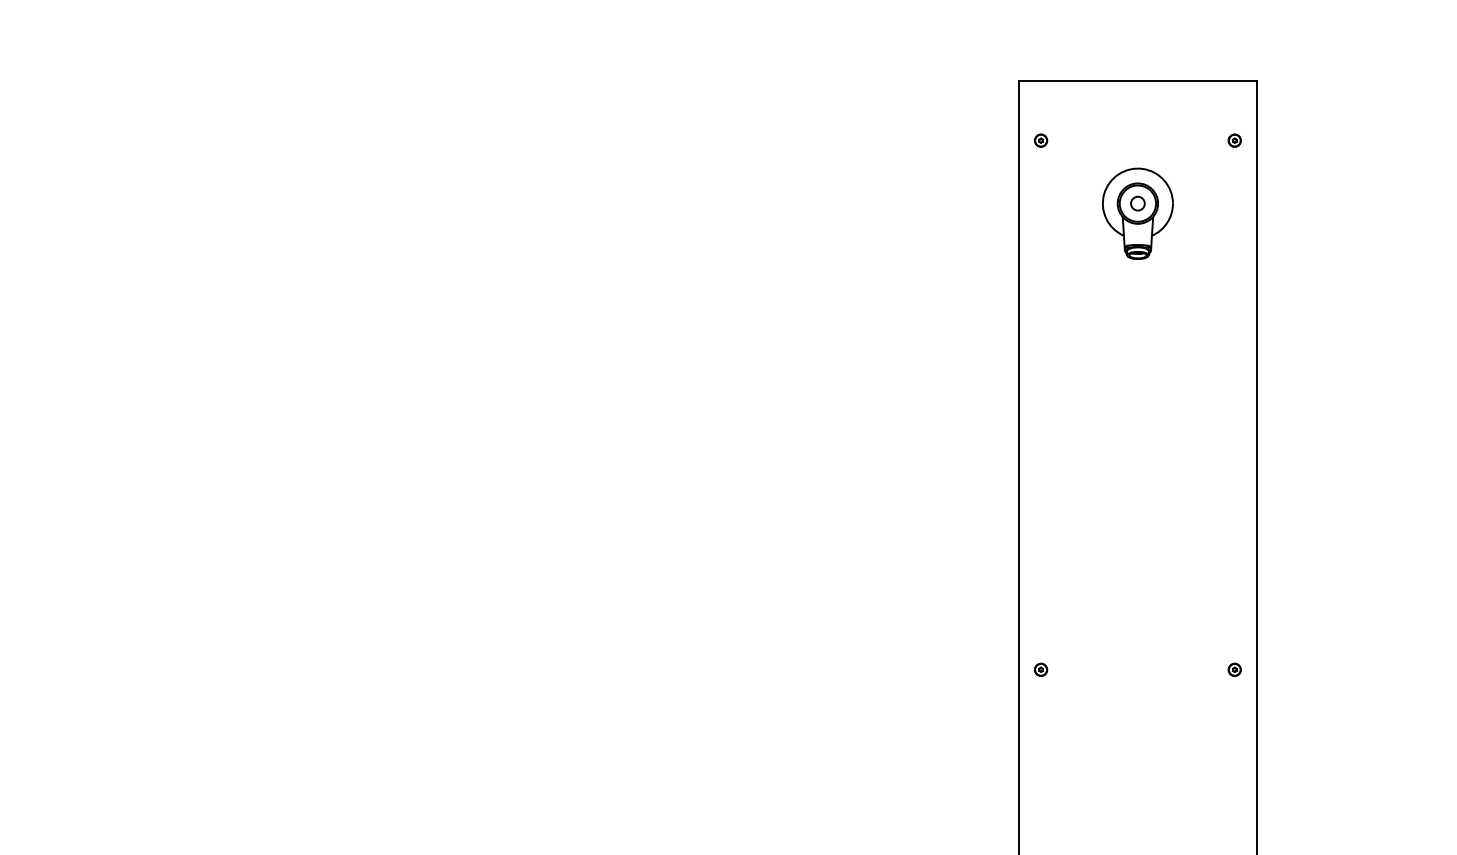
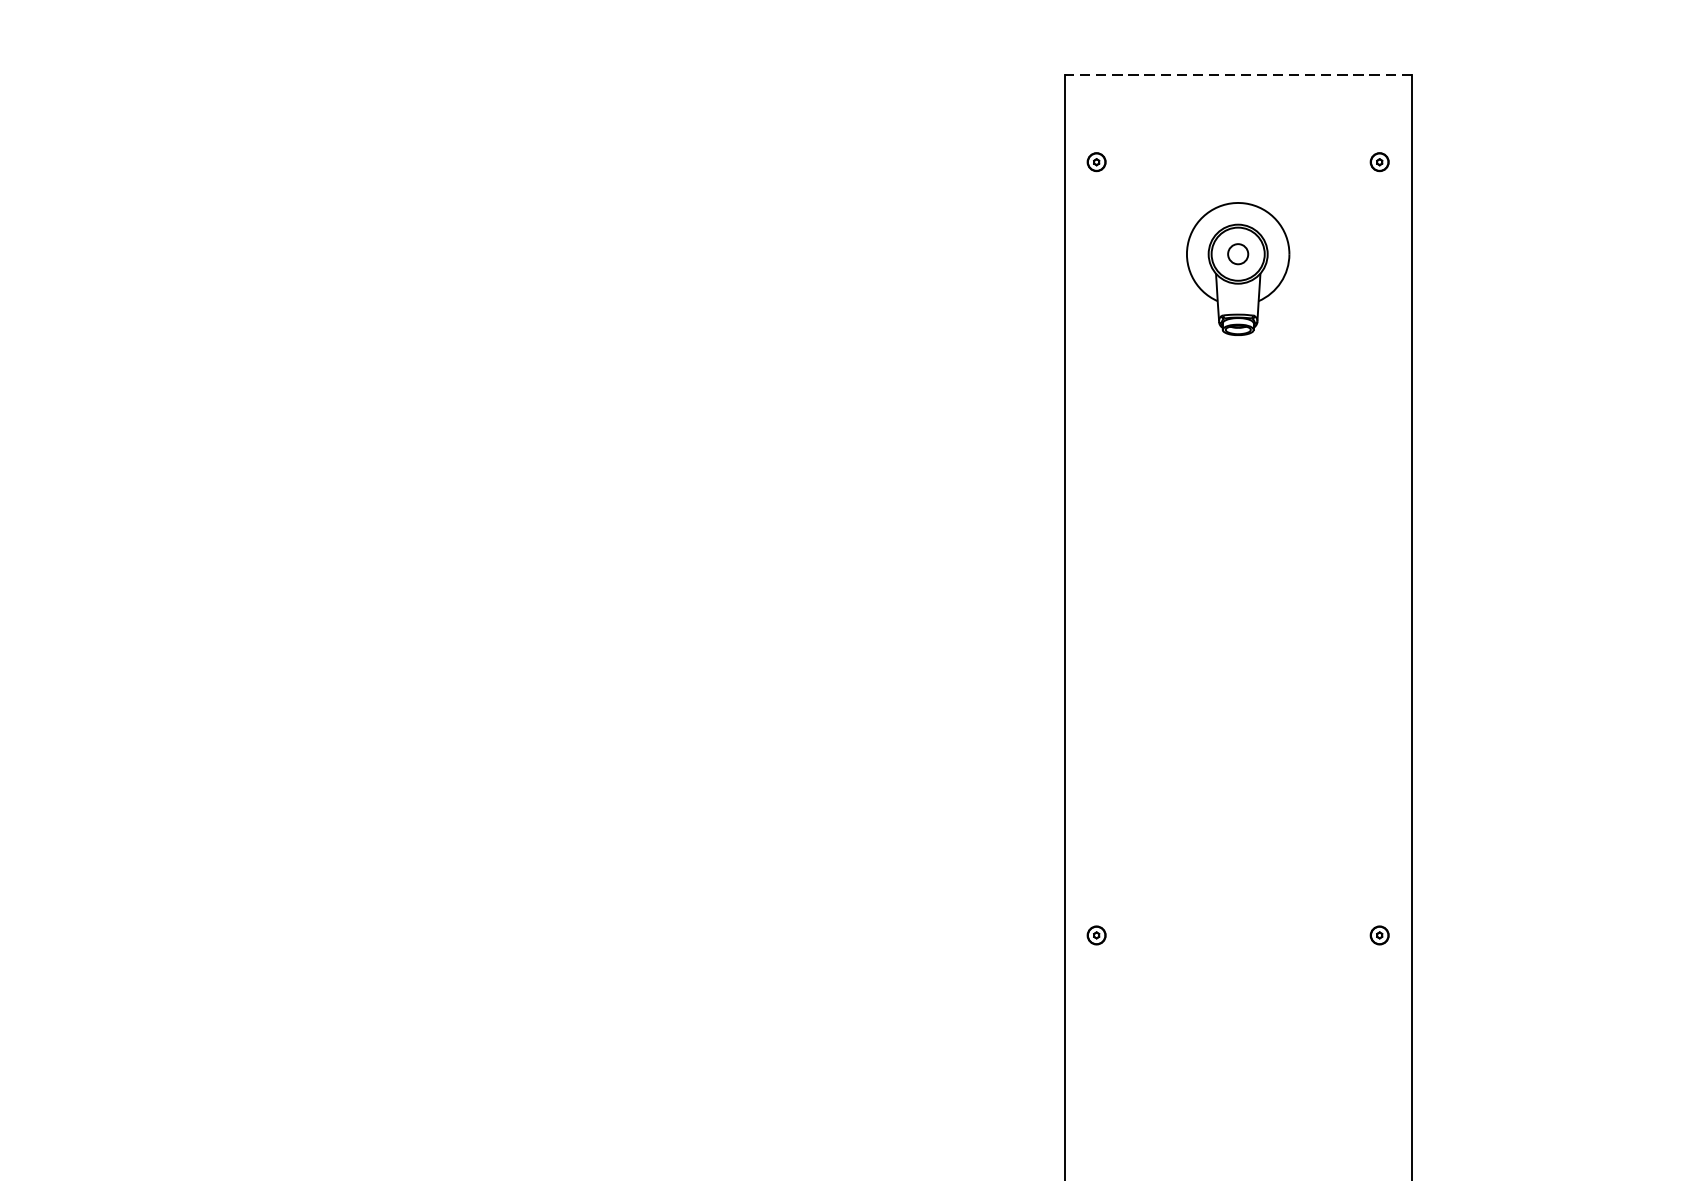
line: (1137, 81) -> (1237, 75), solid -> dashed

